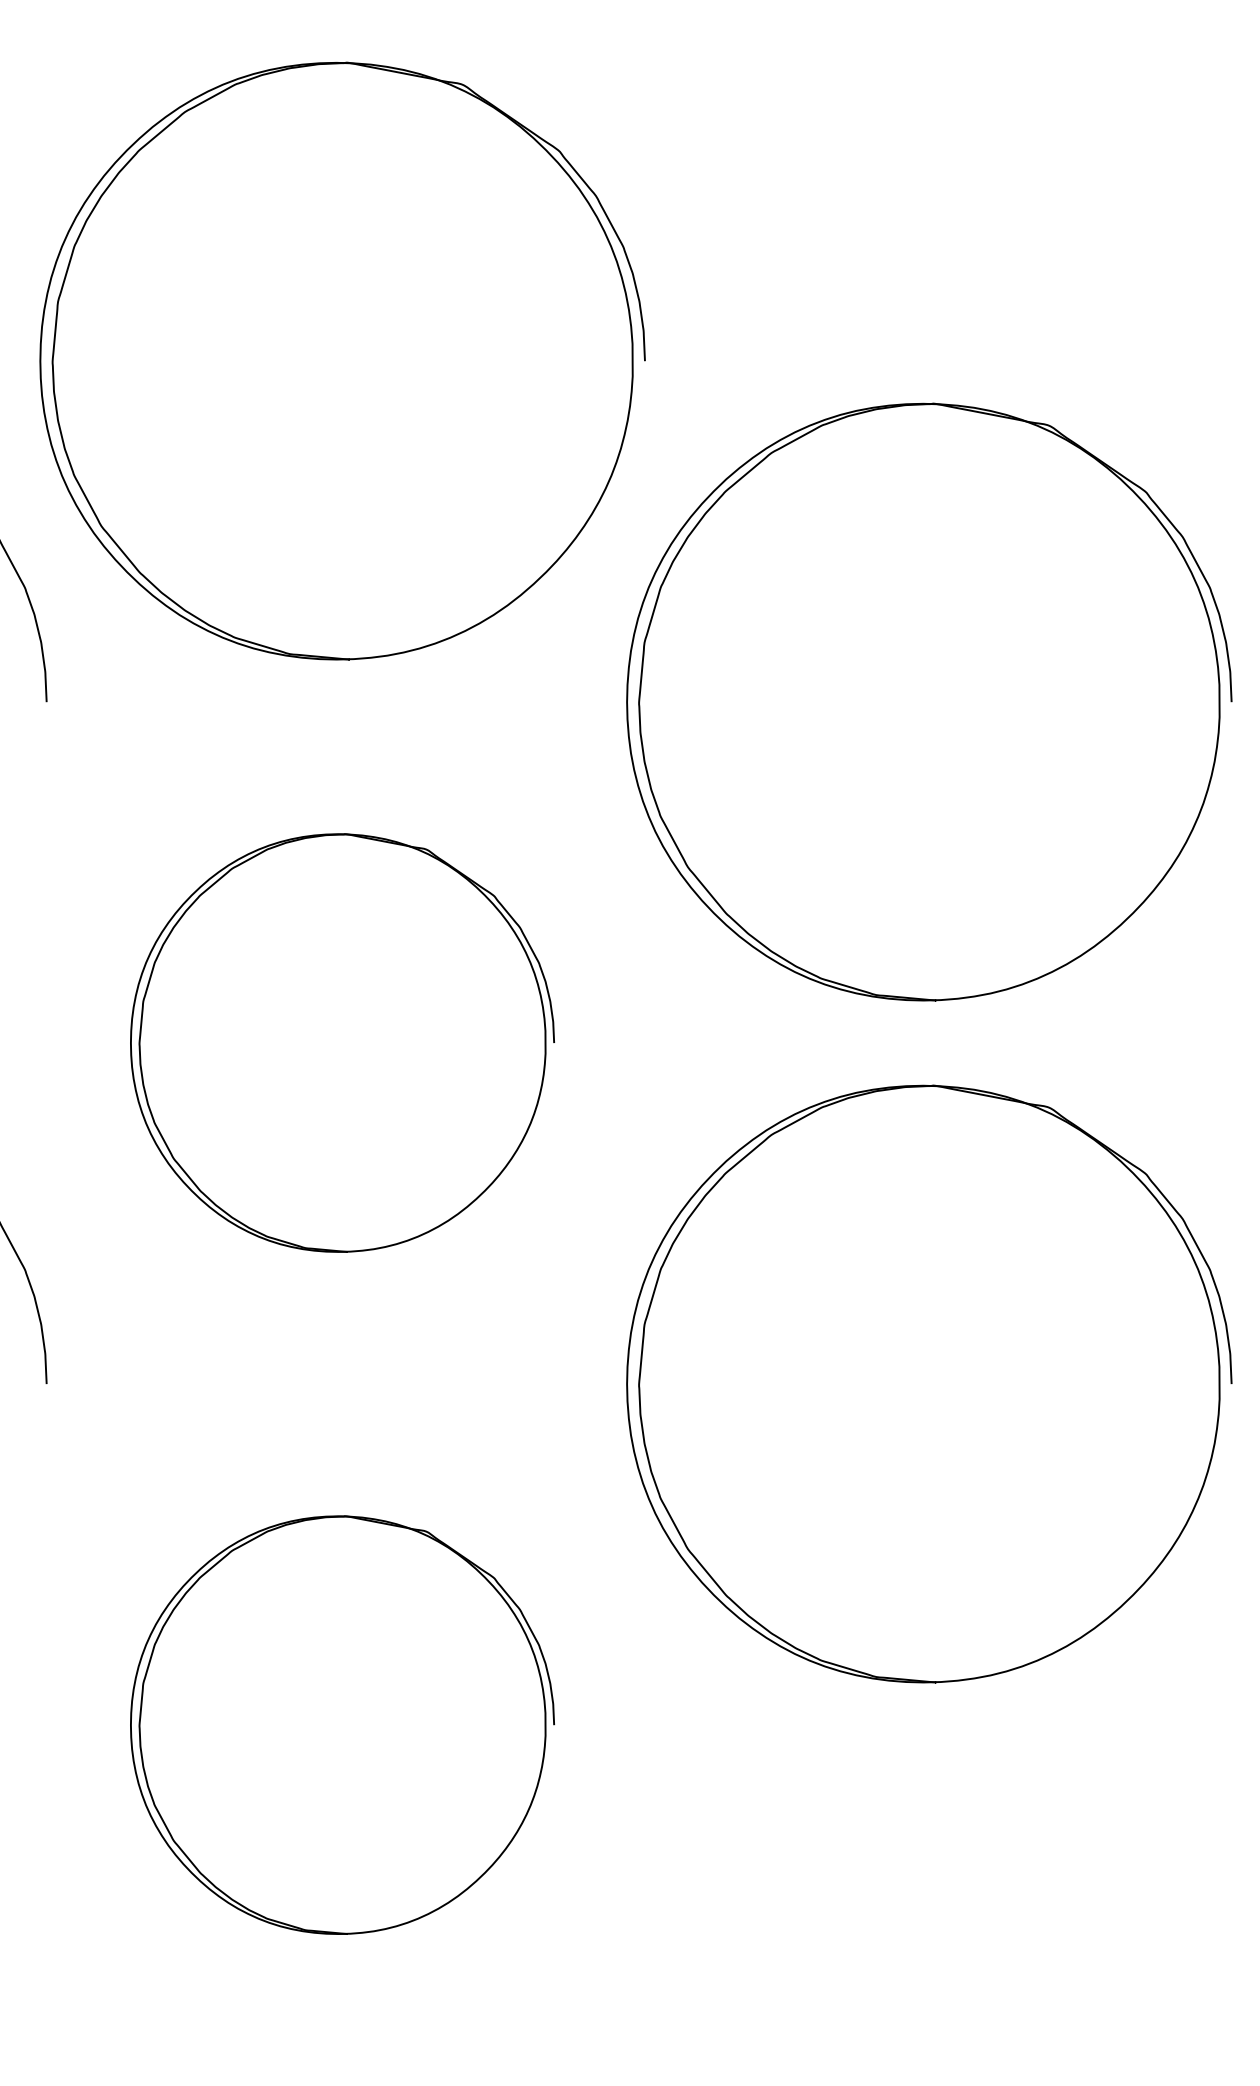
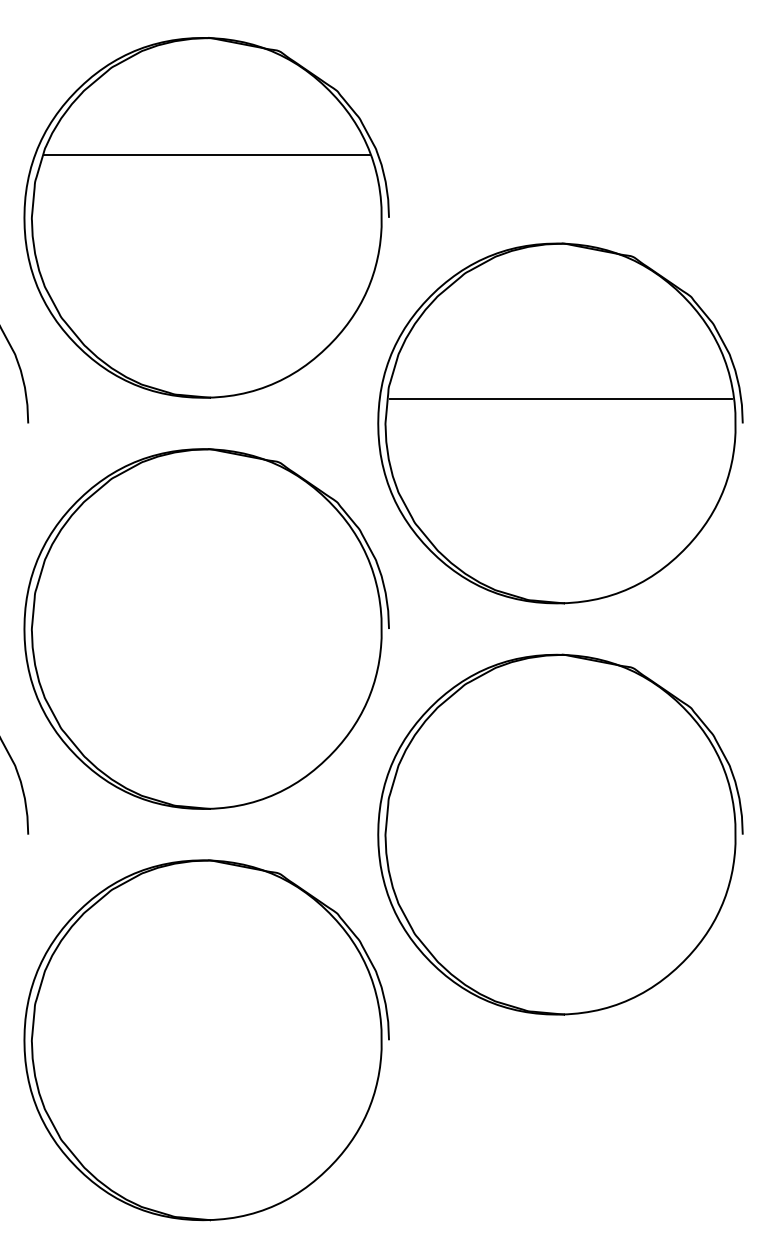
line: (343, 256) -> (207, 154), added
line: (929, 662) -> (560, 399), added
part: (342, 1042) -> (206, 628), size x1.43
part: (342, 1725) -> (206, 1040), size x1.43

